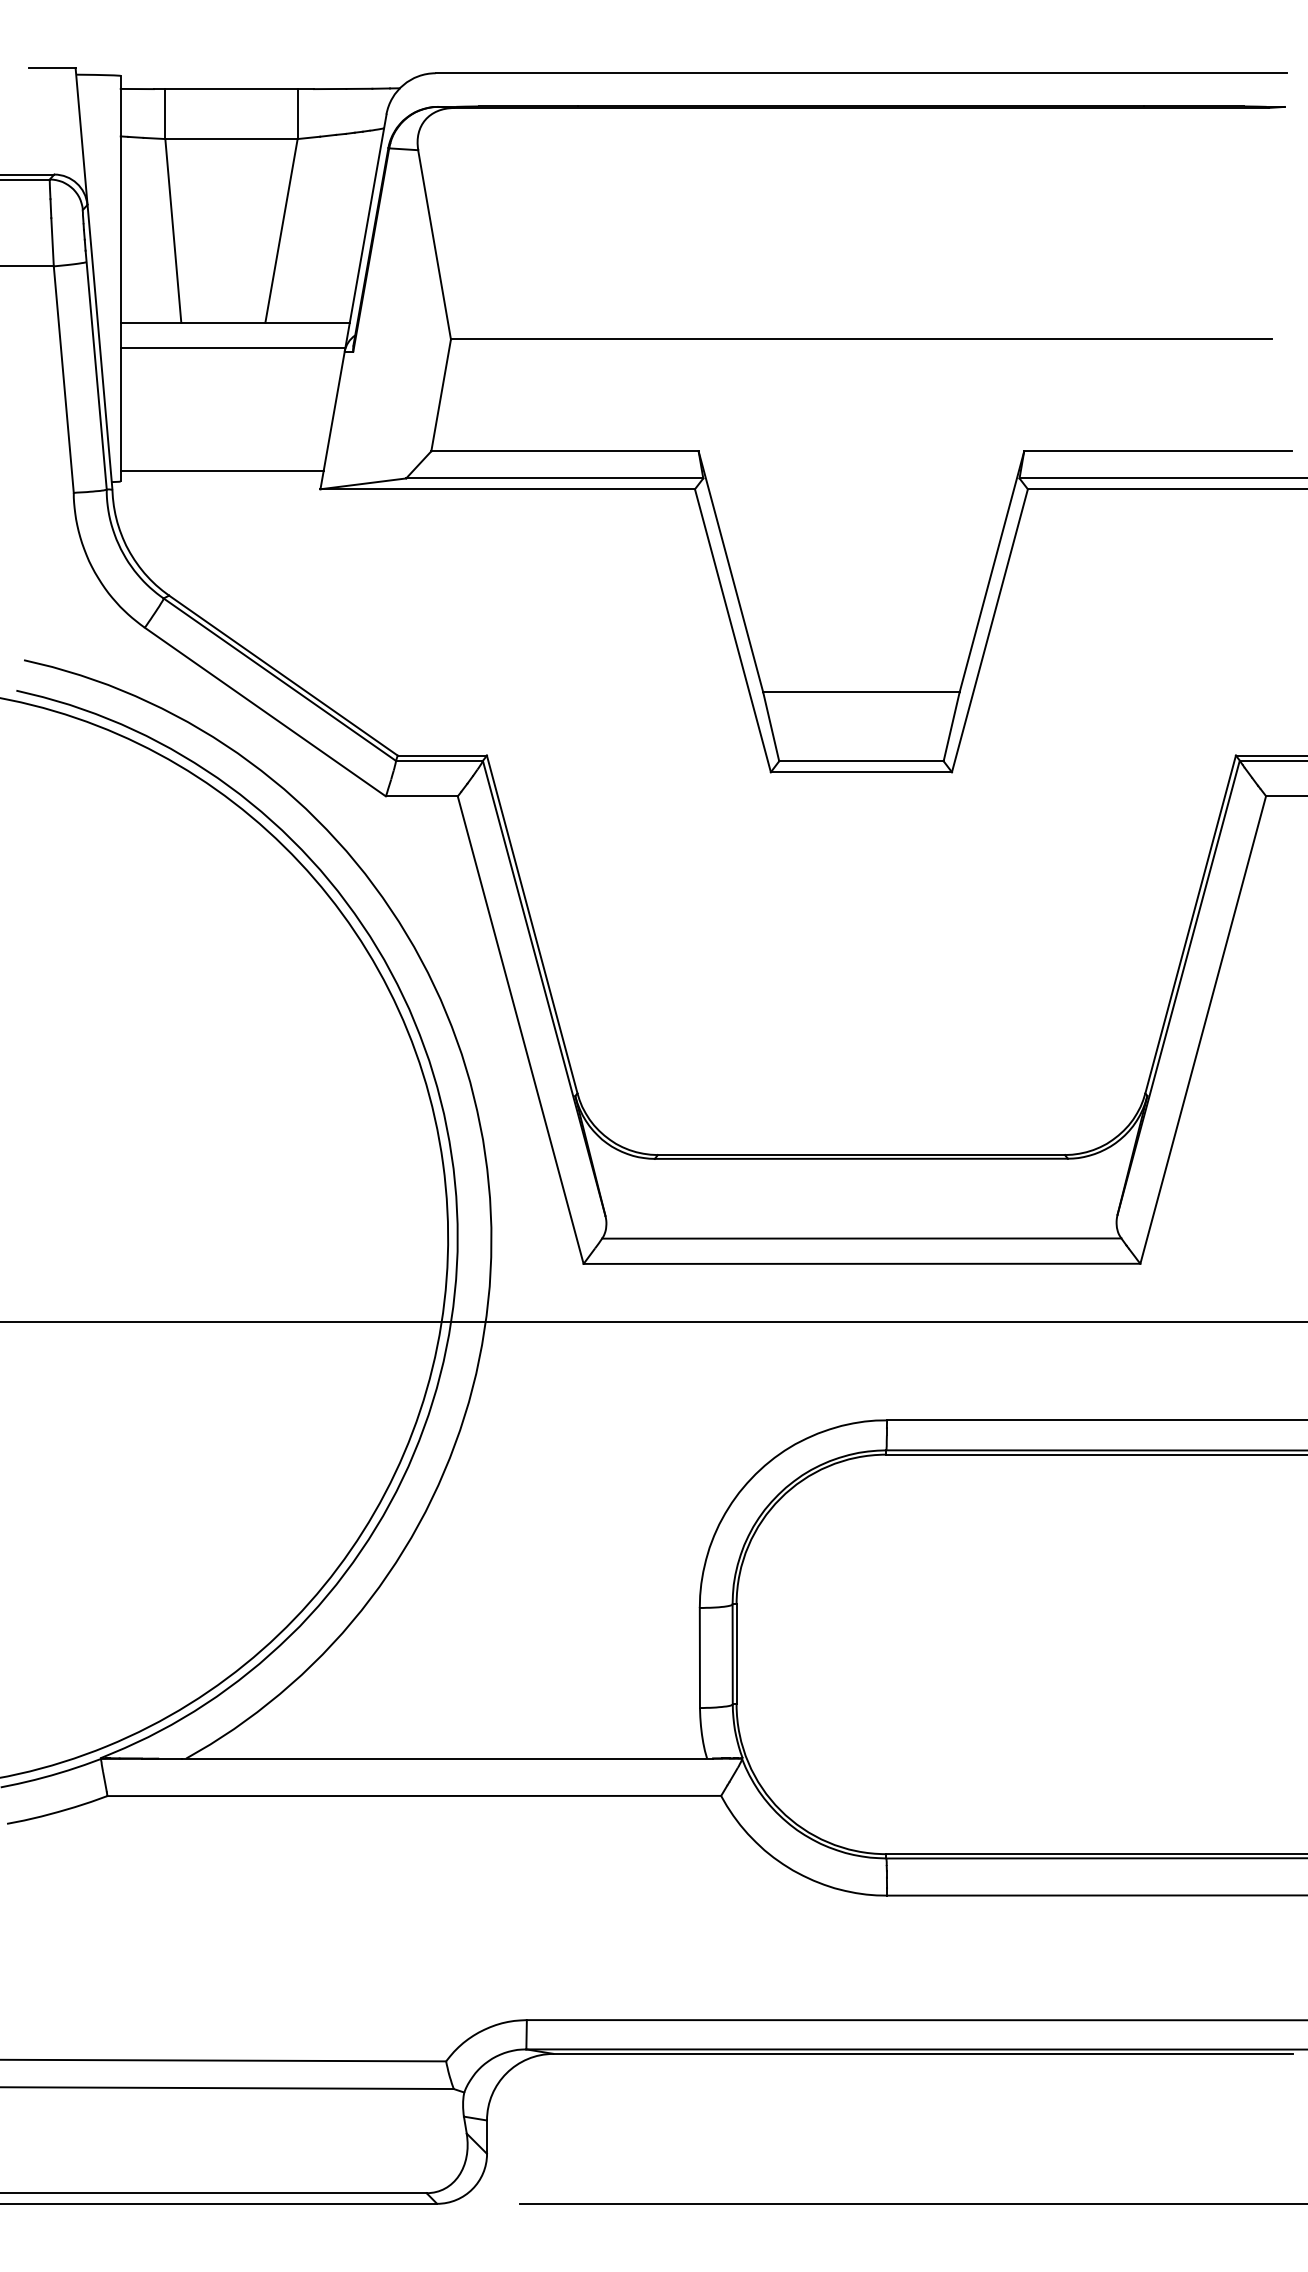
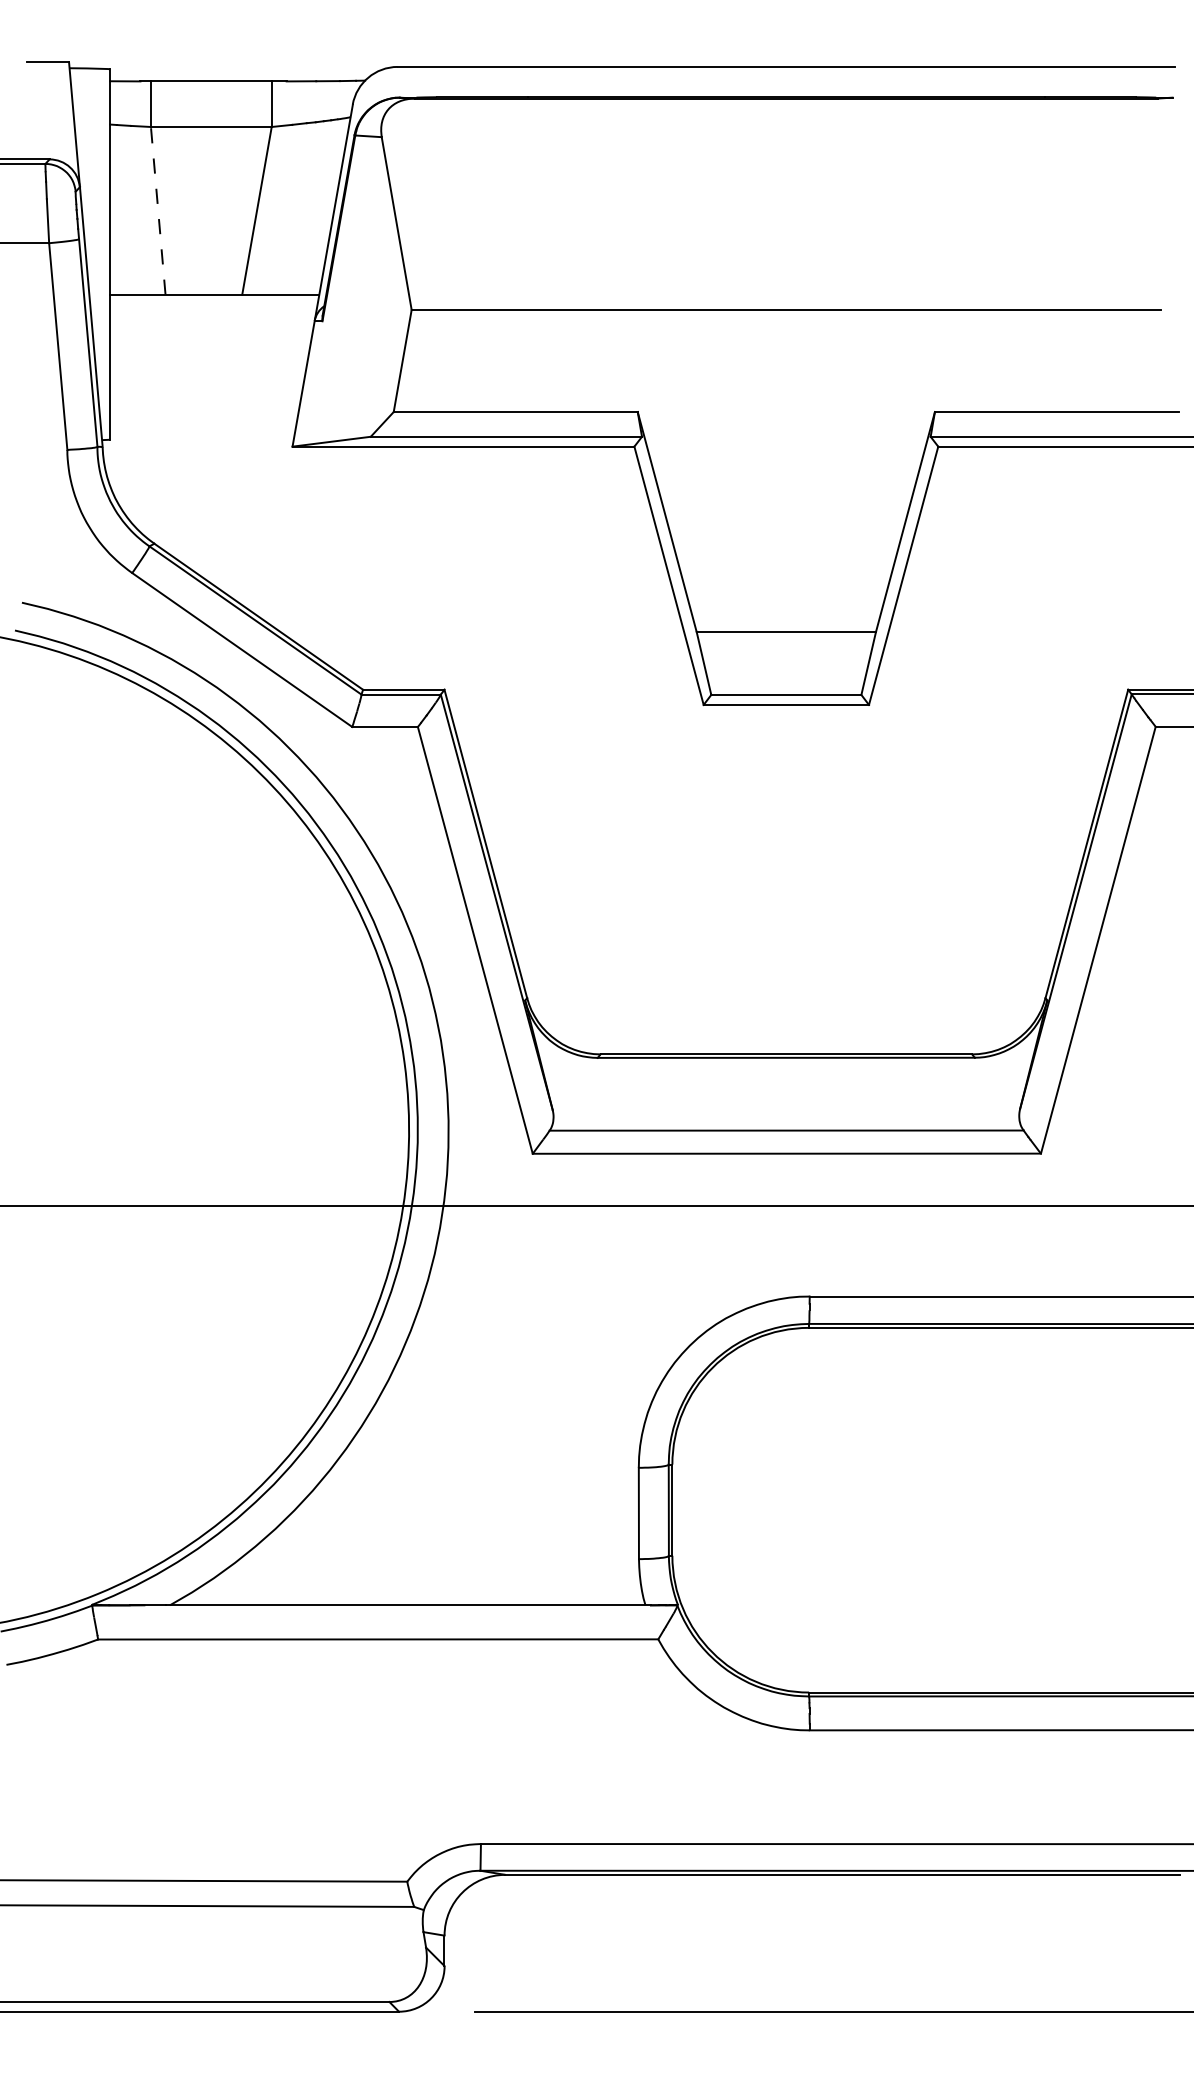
line: (173, 230) -> (158, 210), solid -> dashed
line: (232, 347) -> (212, 317), removed
line: (221, 471) -> (202, 430), removed

